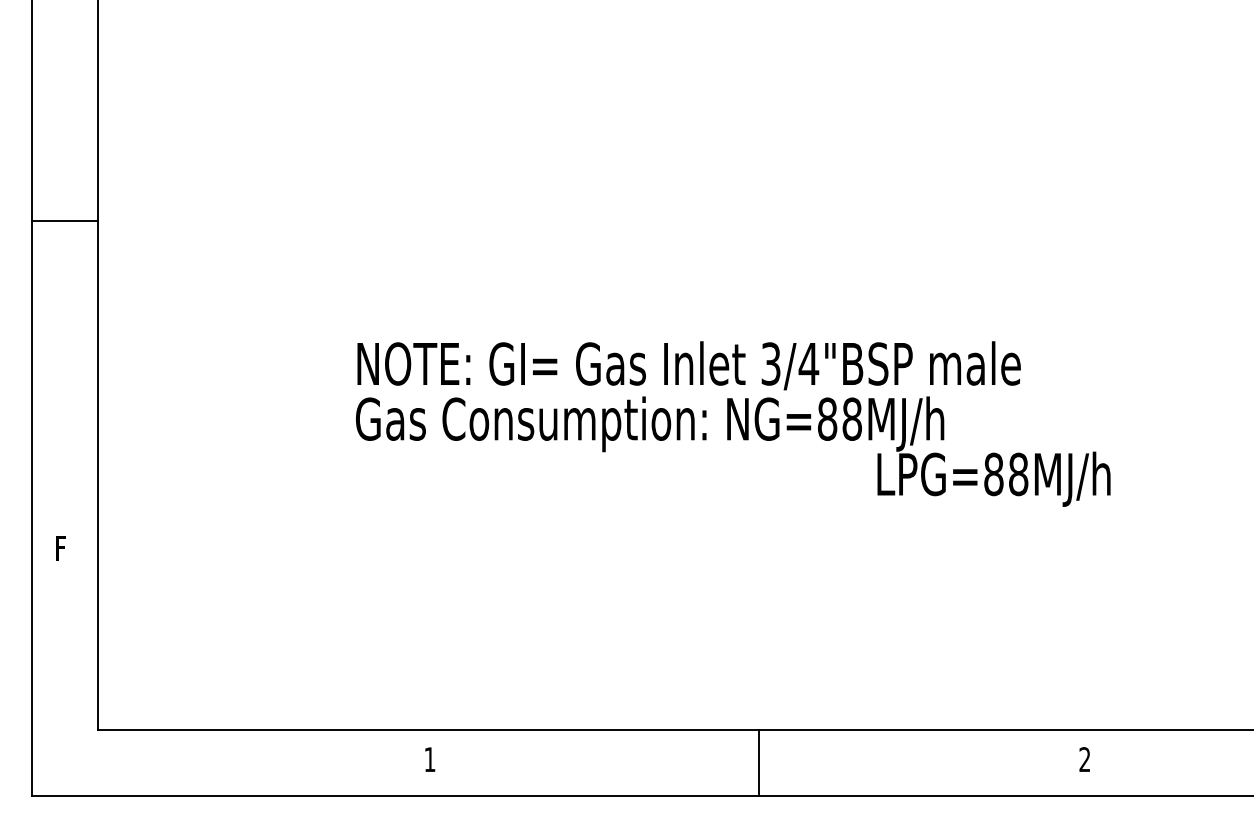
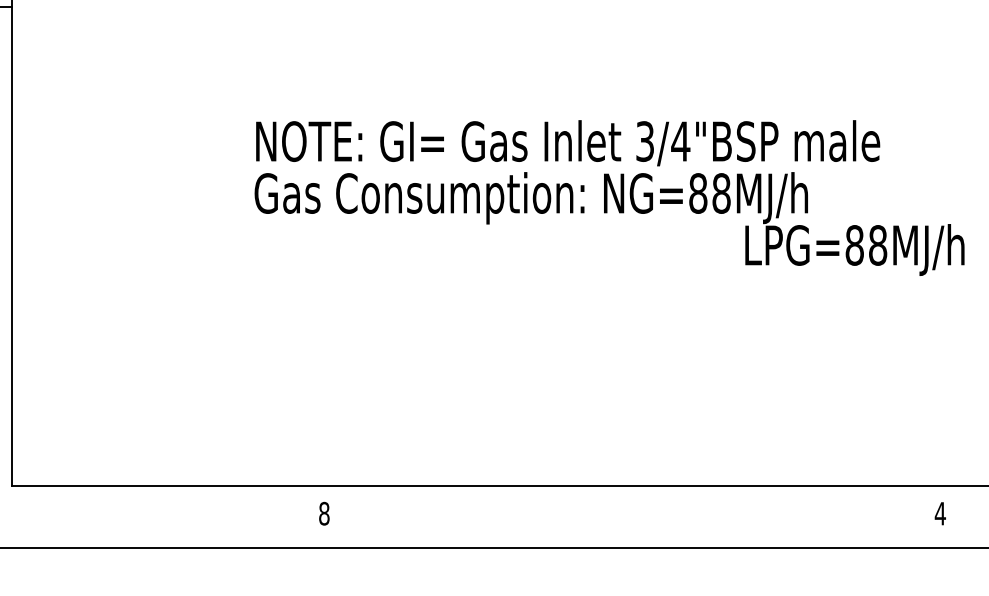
text: (429, 759) -> (323, 513), 1 -> 8
text: (1084, 759) -> (940, 513), 2 -> 4
line: (758, 762) -> (633, 516), removed

